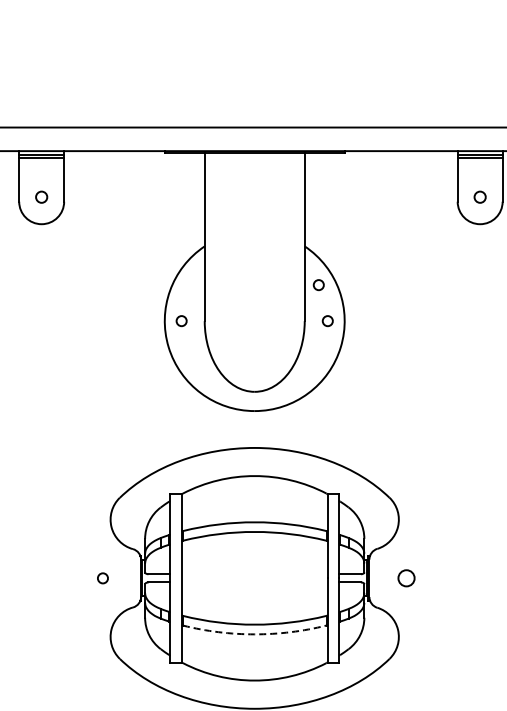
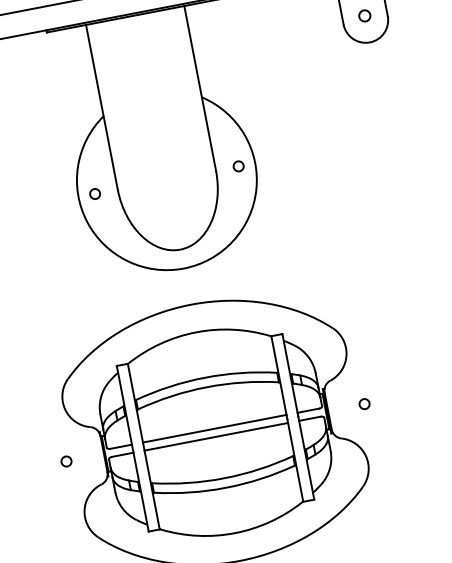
circle: (318, 285) -> (222, 133), removed
line: (254, 574) -> (214, 429), added
circle: (406, 578) -> (364, 404), size x0.62
line: (254, 582) -> (216, 436), added
arc: (254, 634) -> (225, 487), dashed -> solid

